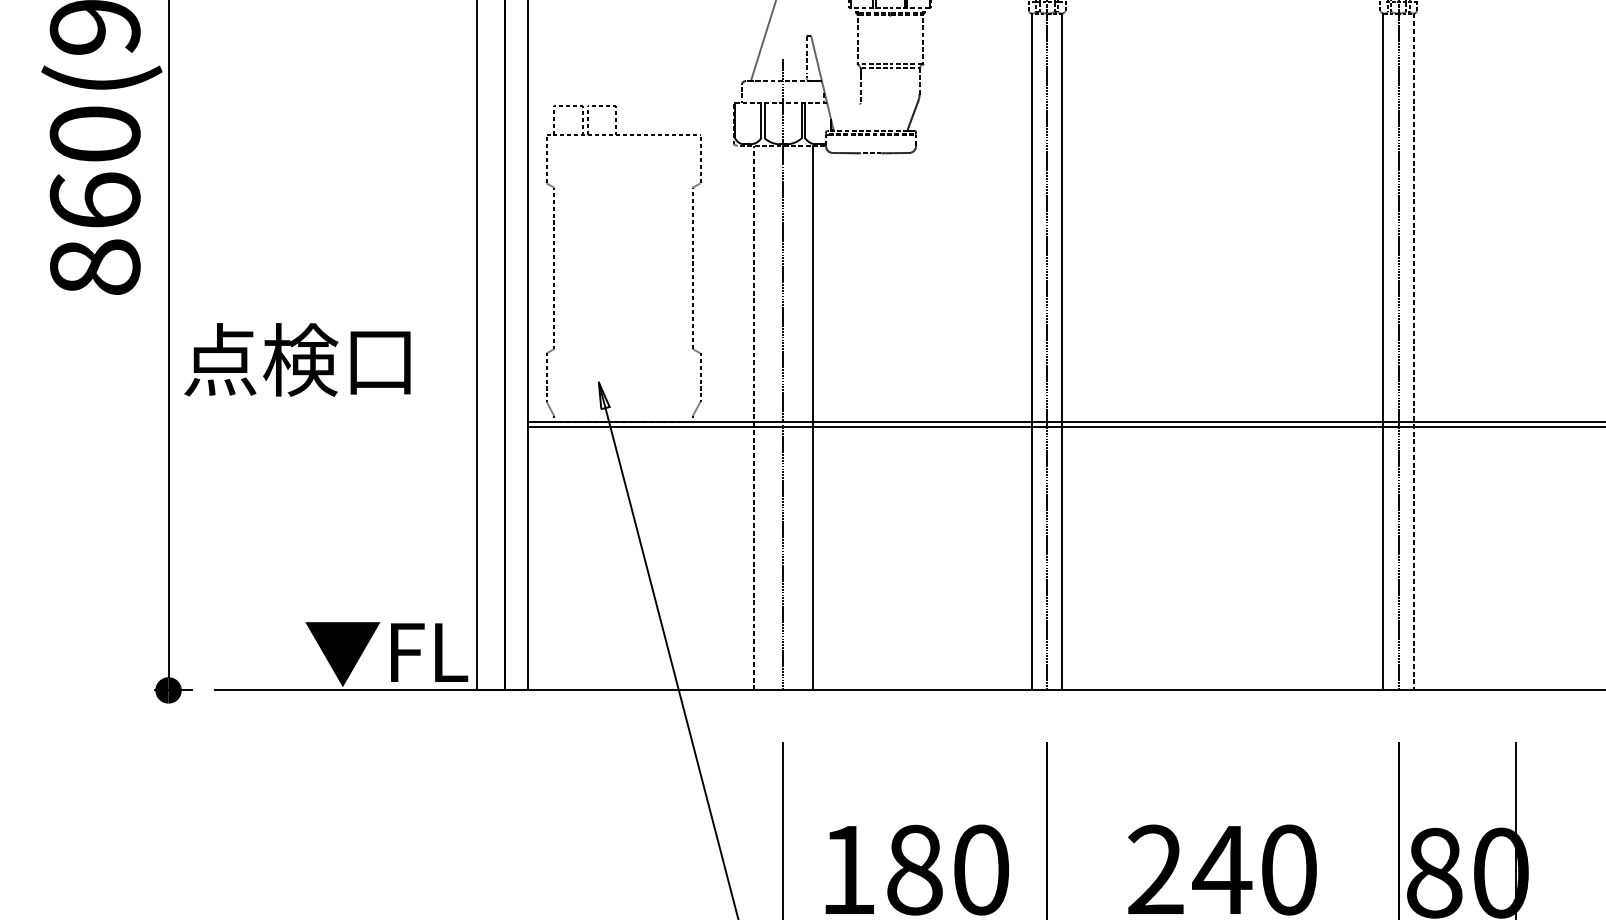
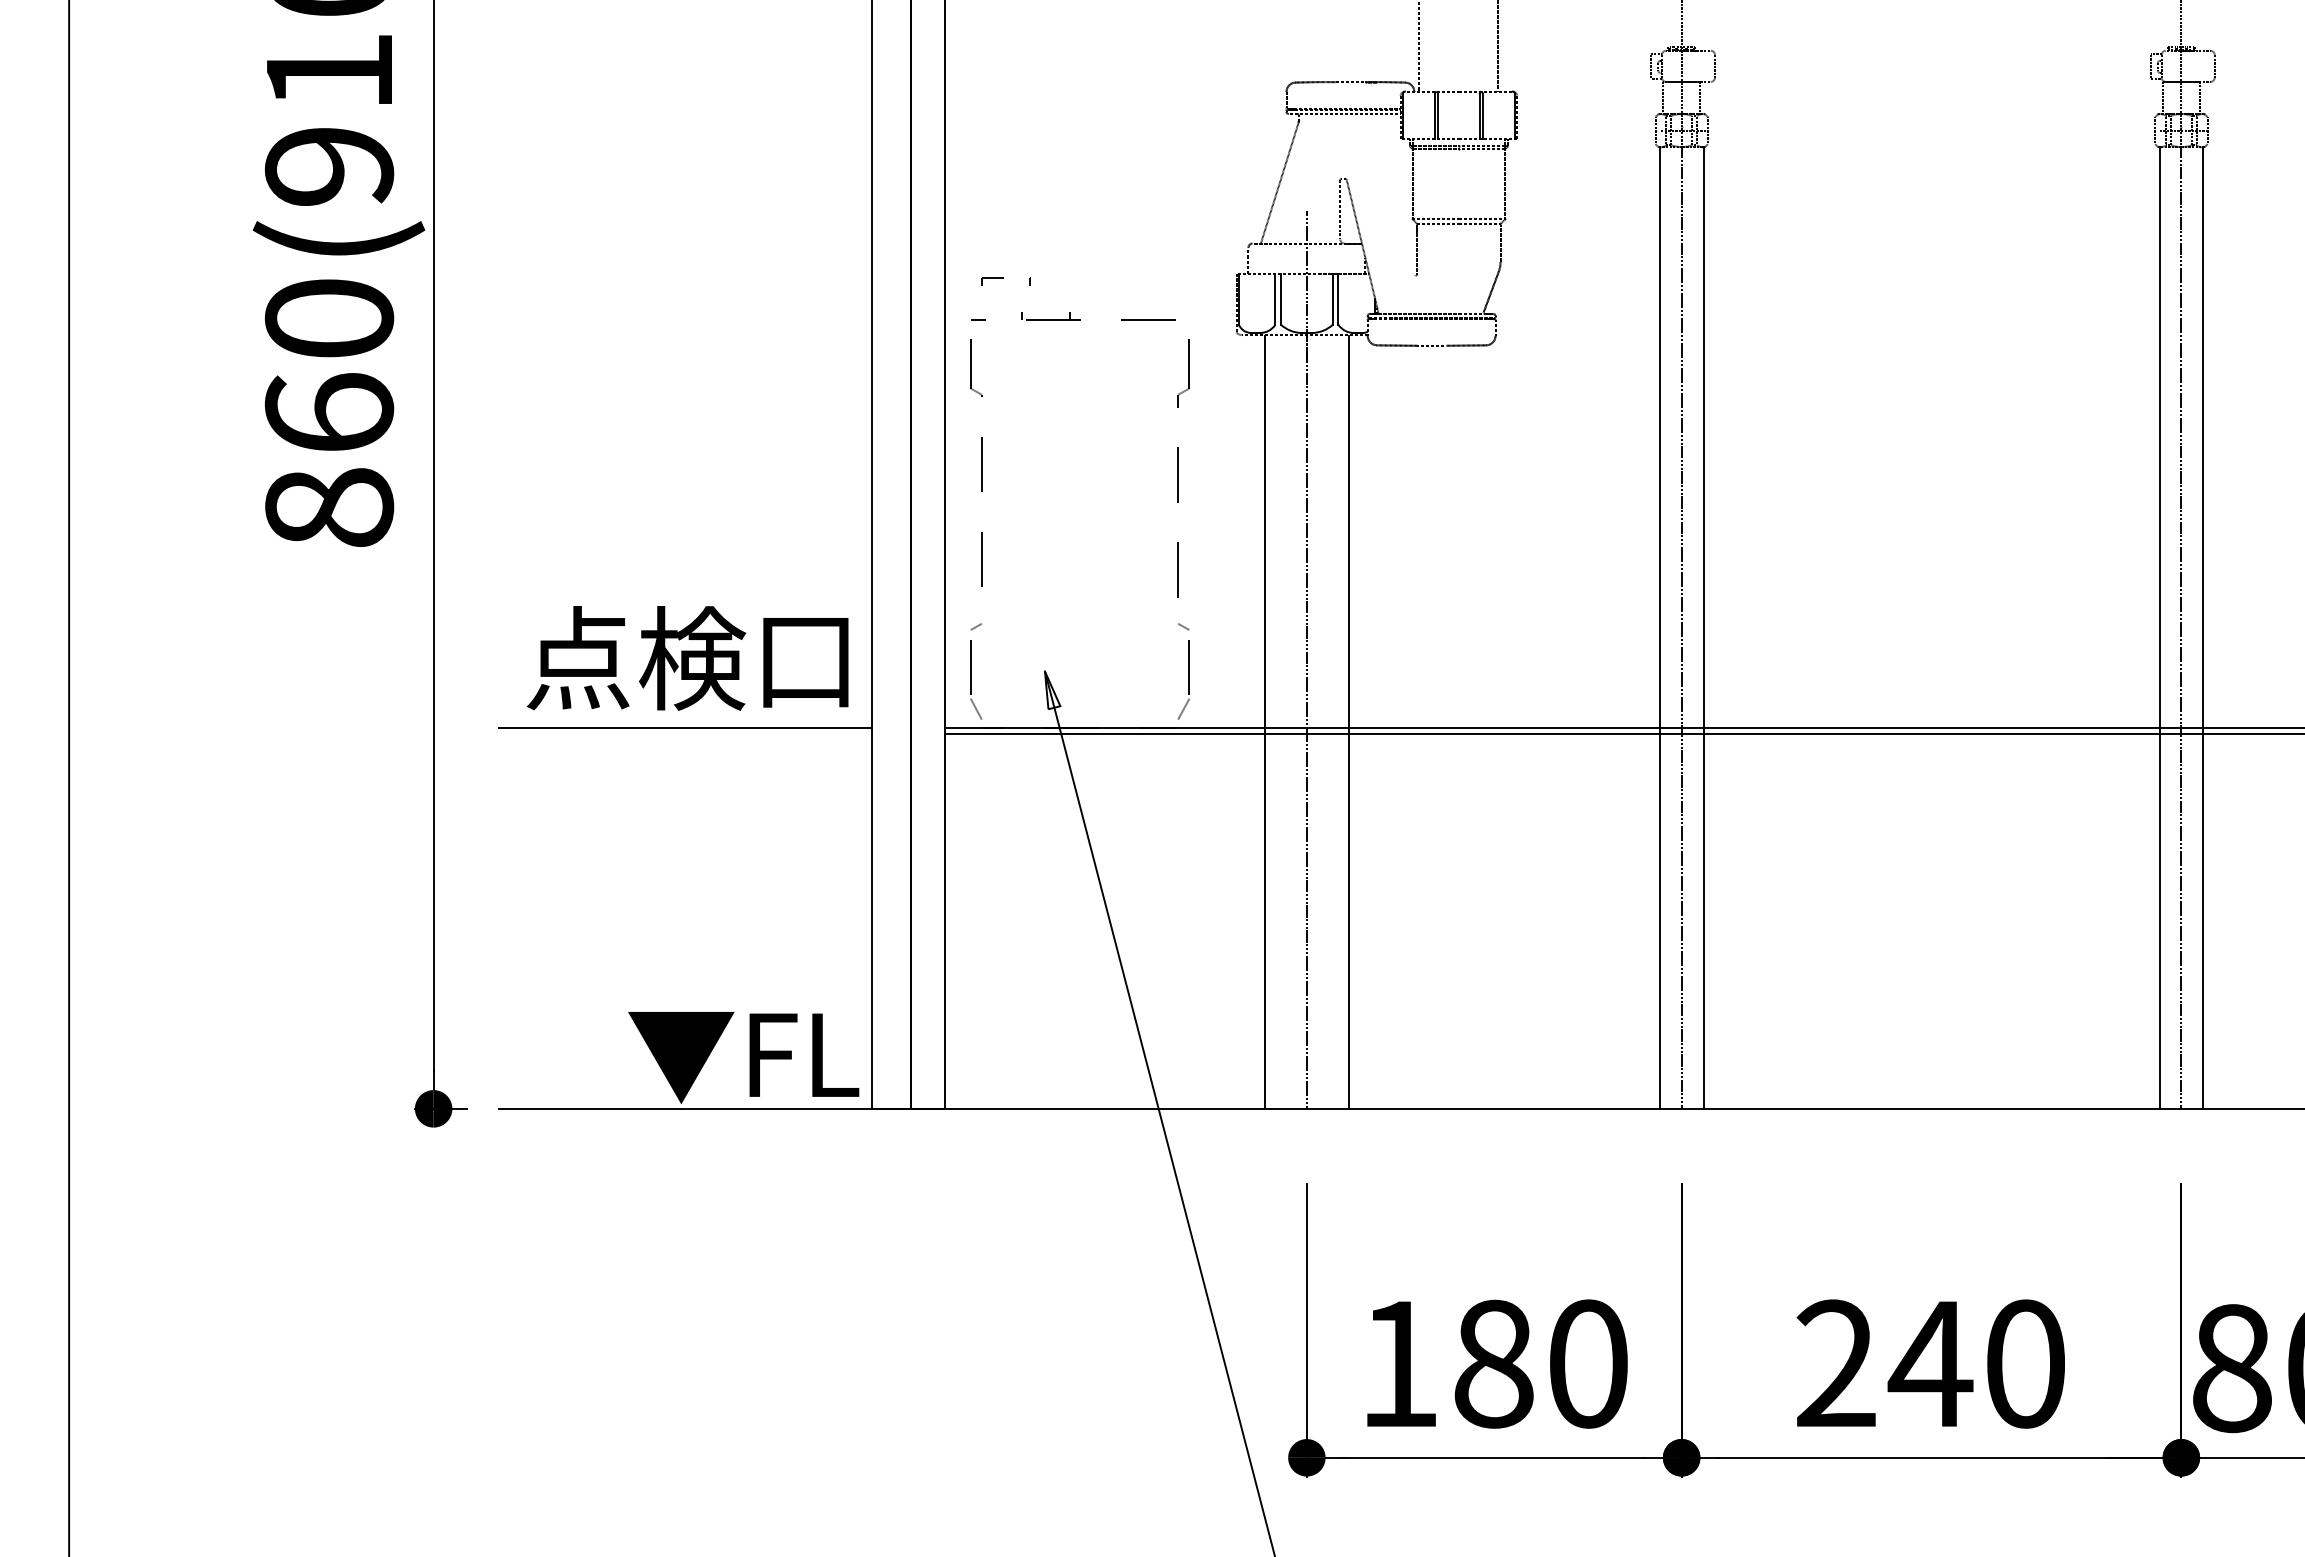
line: (1414, 352) -> (2203, 628), dashed -> solid
text: (297, 360) -> (687, 658), moved
line: (754, 418) -> (1265, 722), dashed -> solid
line: (345, 421) -> (685, 727), added

